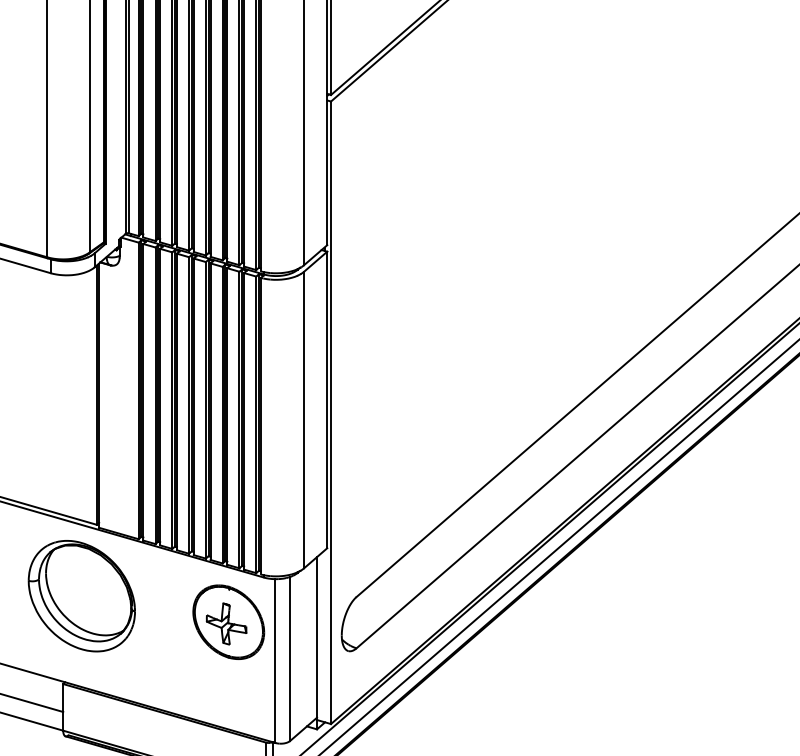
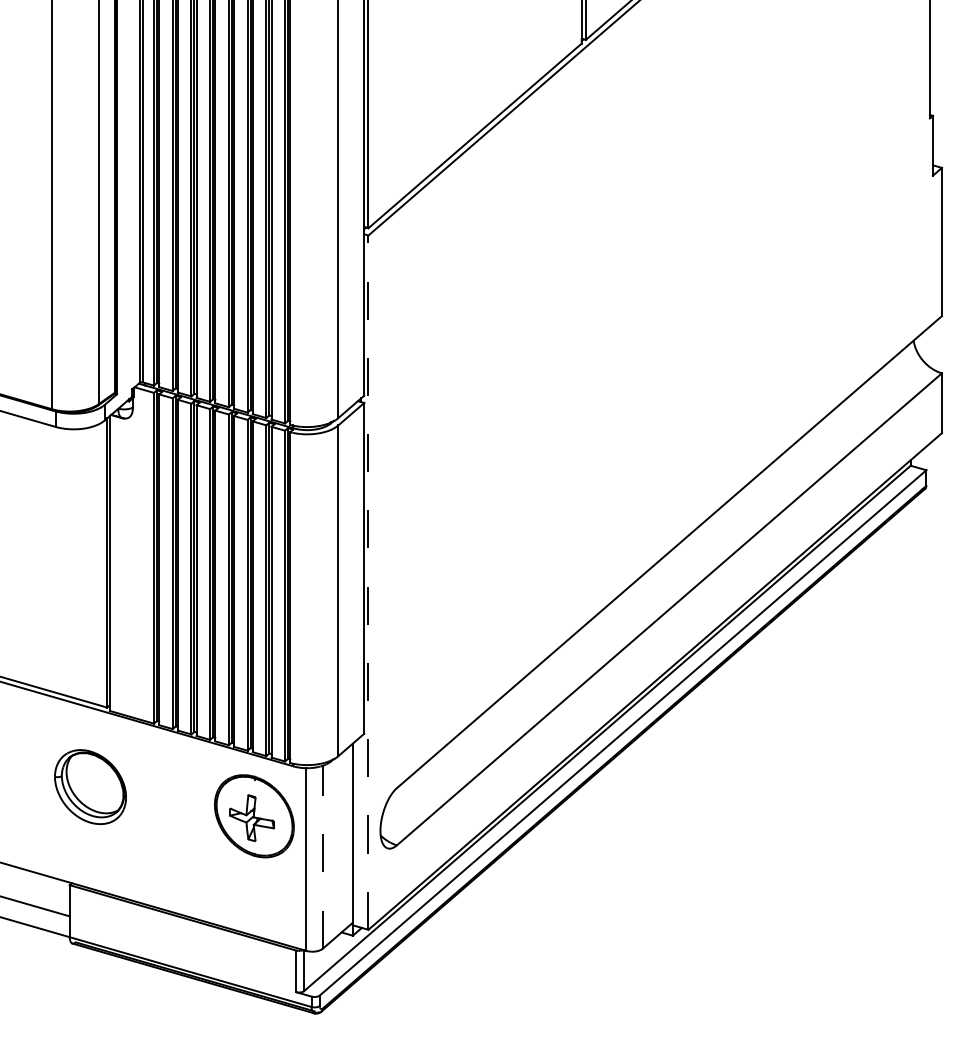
line: (331, 412) -> (368, 582), solid -> dashed
part: (81, 595) -> (90, 786), size x0.6
line: (289, 659) -> (322, 857), solid -> dashed

